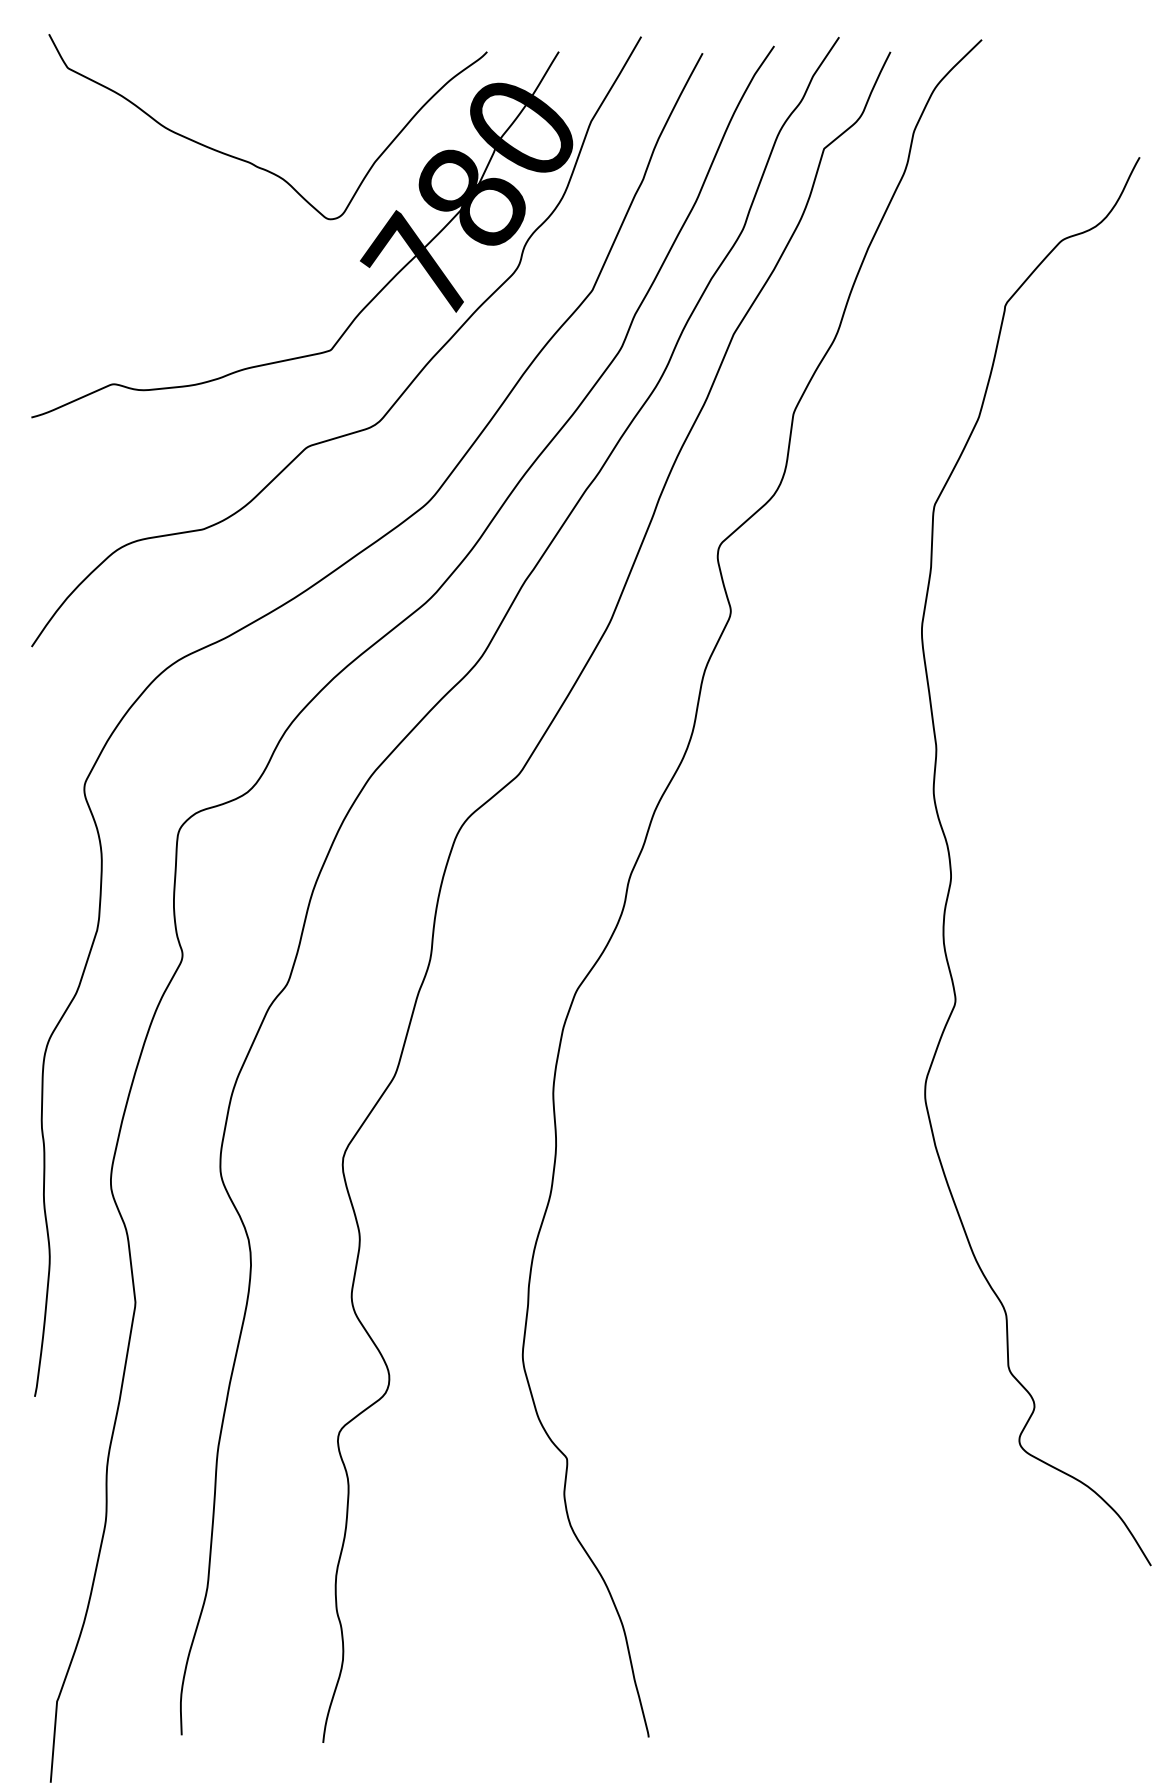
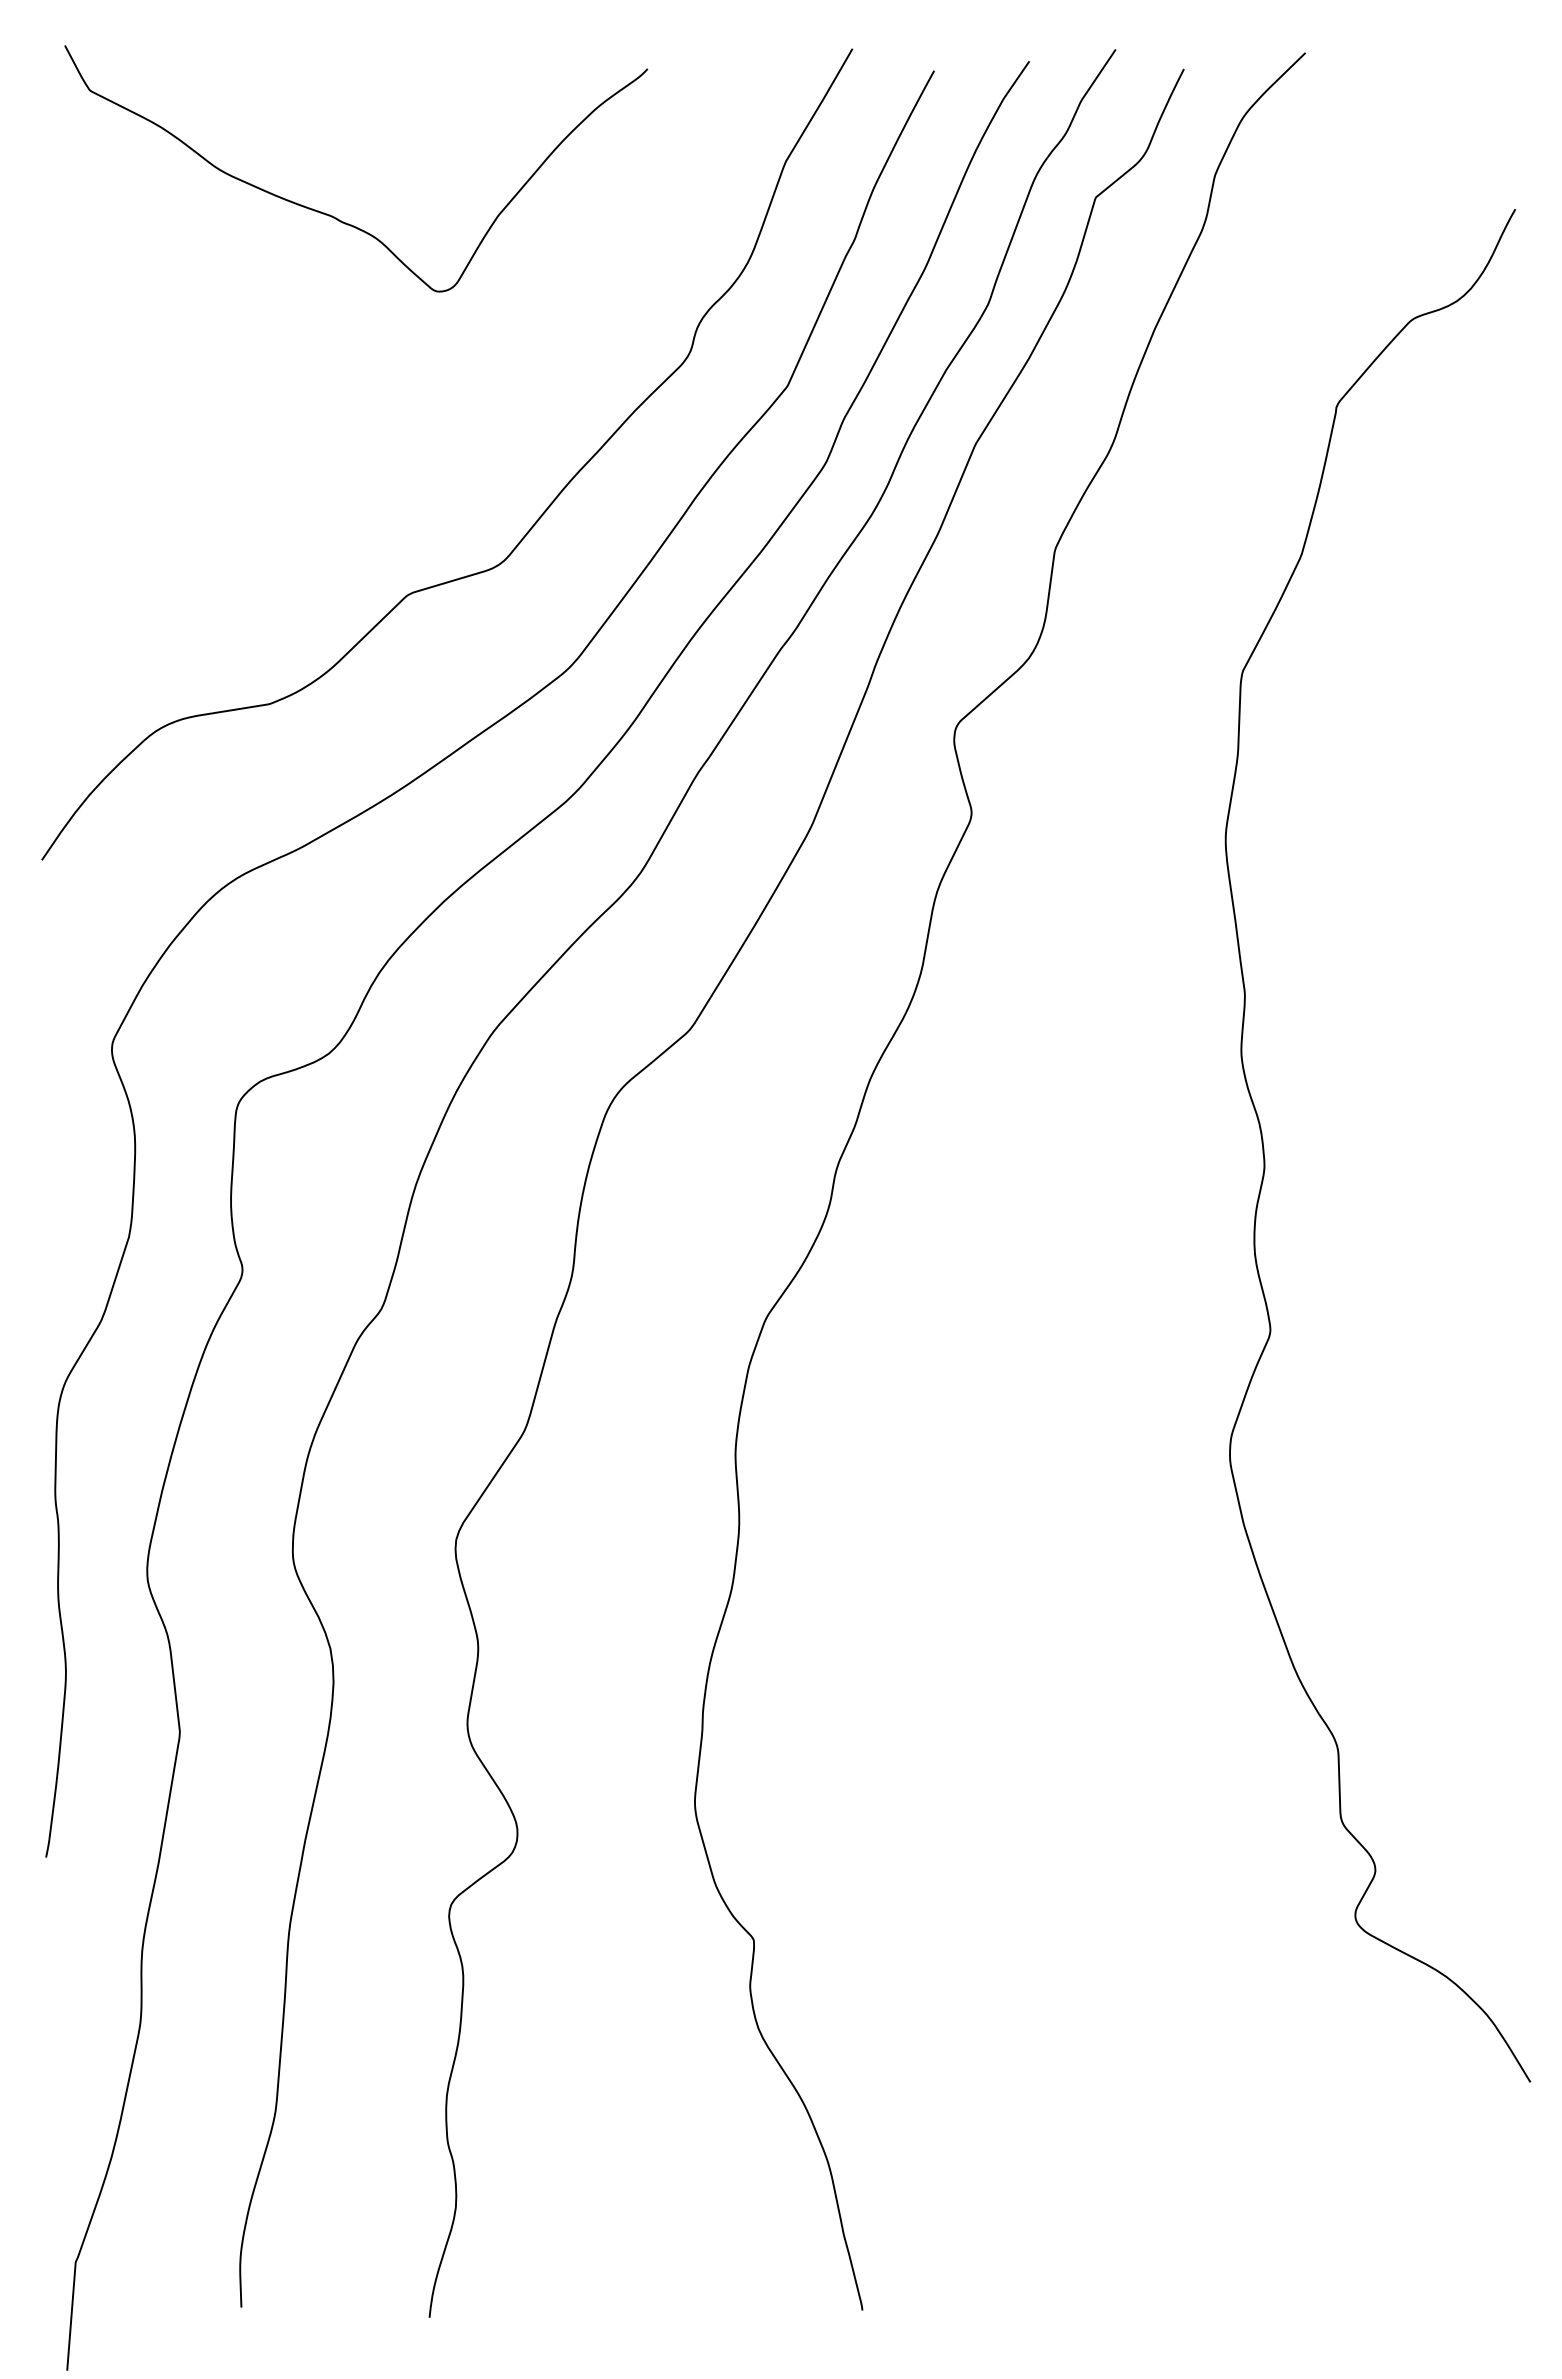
part: (360, 260) -> (478, 346), removed

